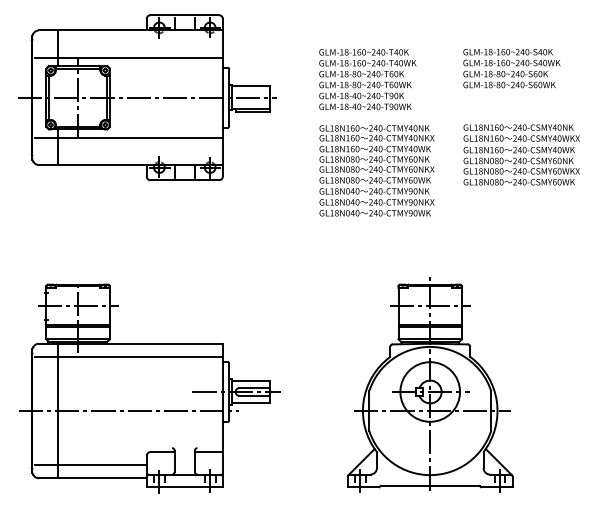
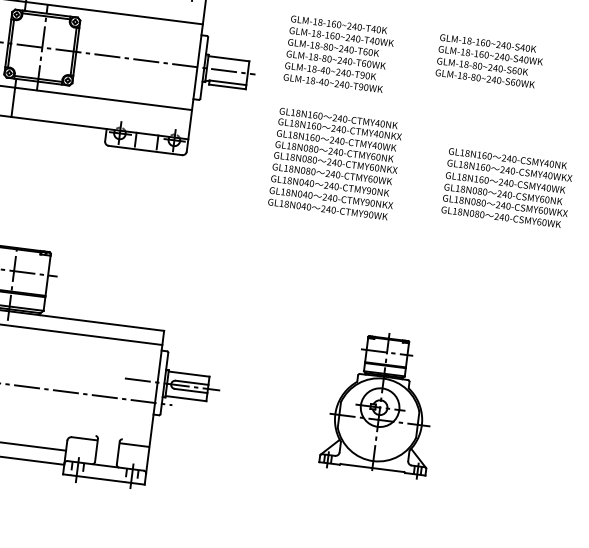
text: (511, 68) -> (489, 61), moved
text: (367, 79) -> (339, 54), moved
text: (521, 154) -> (507, 187), moved
text: (376, 170) -> (335, 163), moved
part: (429, 384) -> (380, 402), size x0.6

